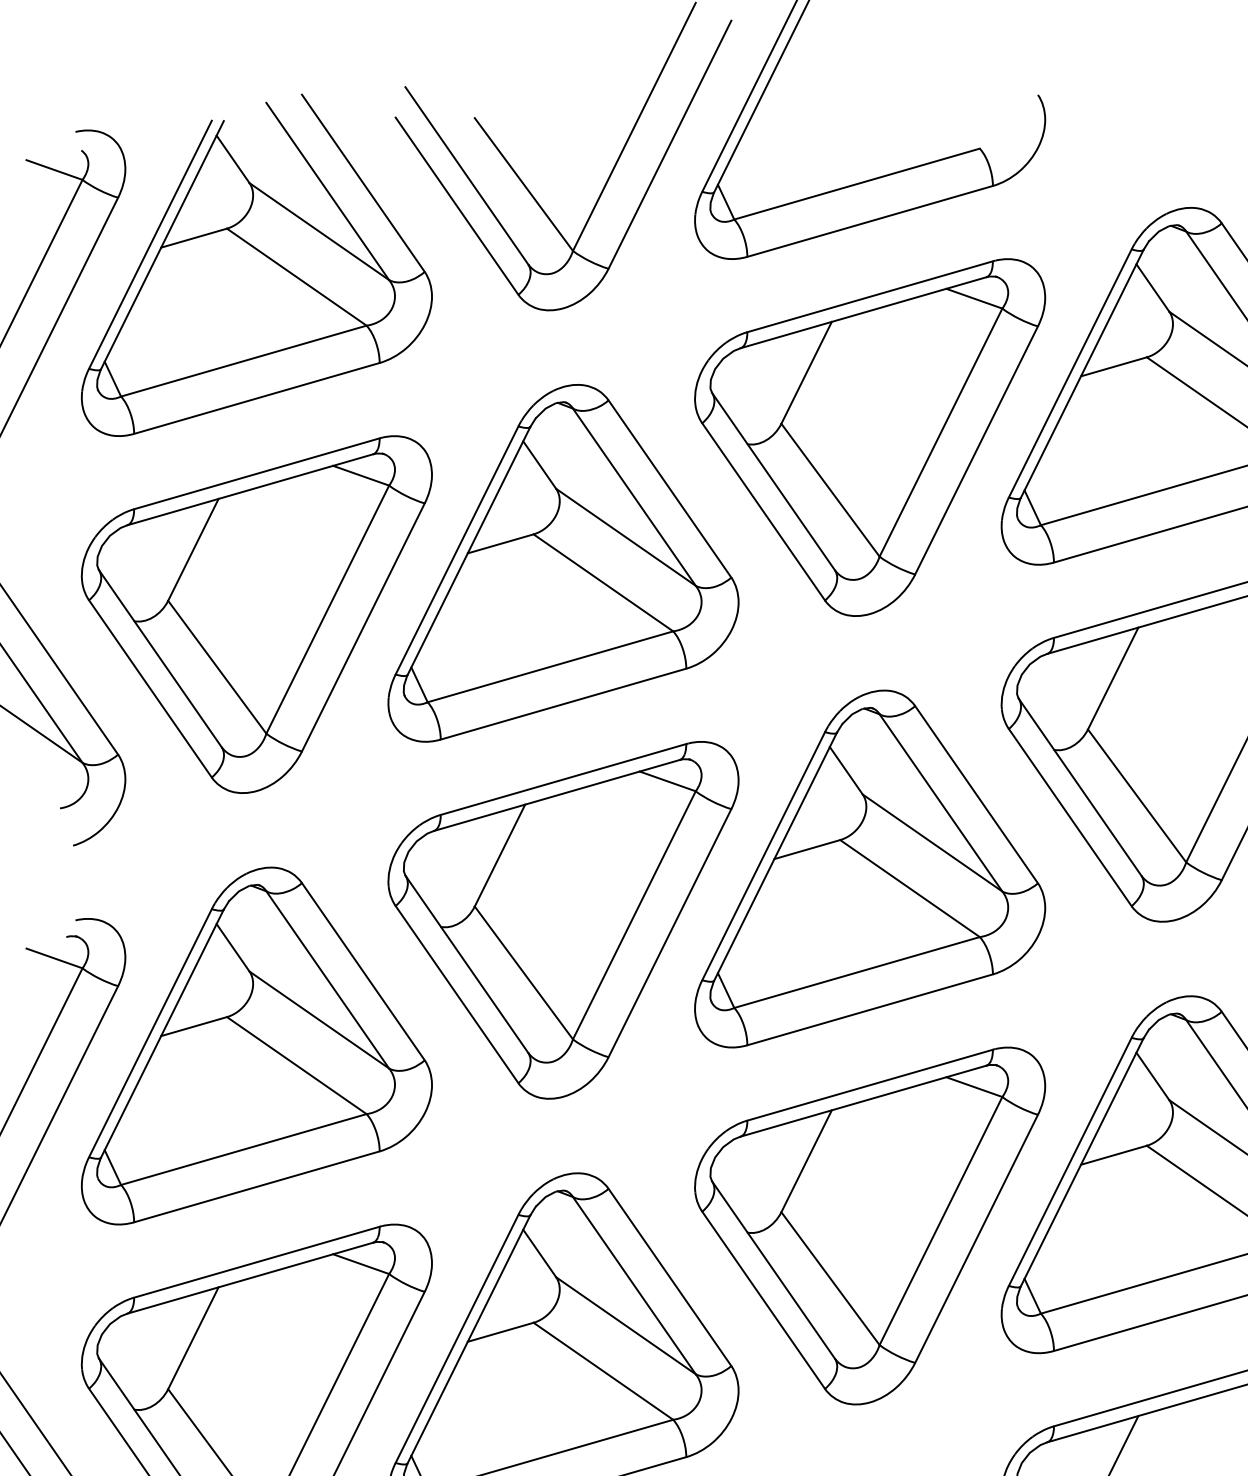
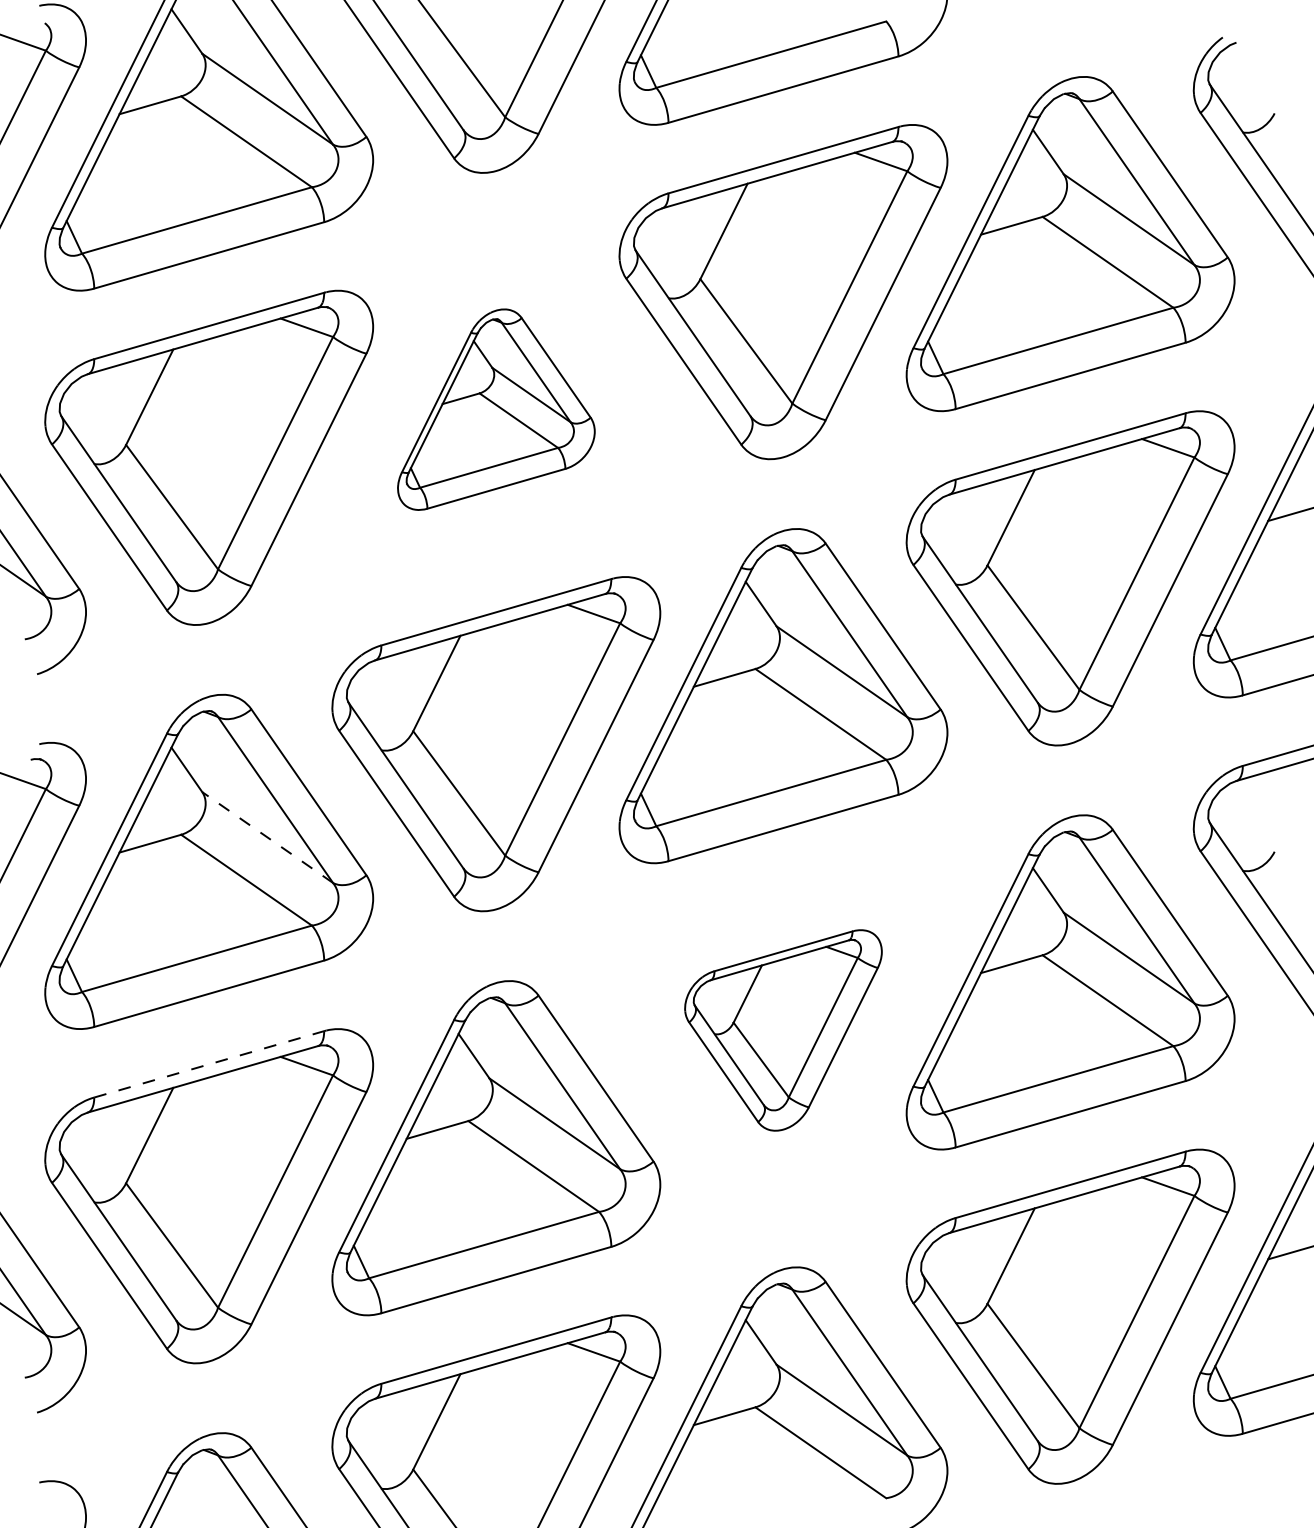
part: (563, 562) -> (496, 409), size x0.6
line: (319, 1019) -> (267, 837), solid -> dashed
part: (870, 1226) -> (783, 1030), size x0.6
line: (257, 1262) -> (209, 1064), solid -> dashed

